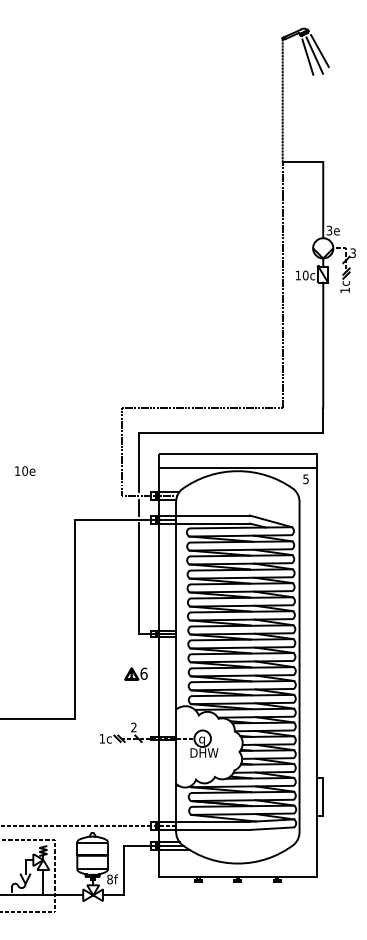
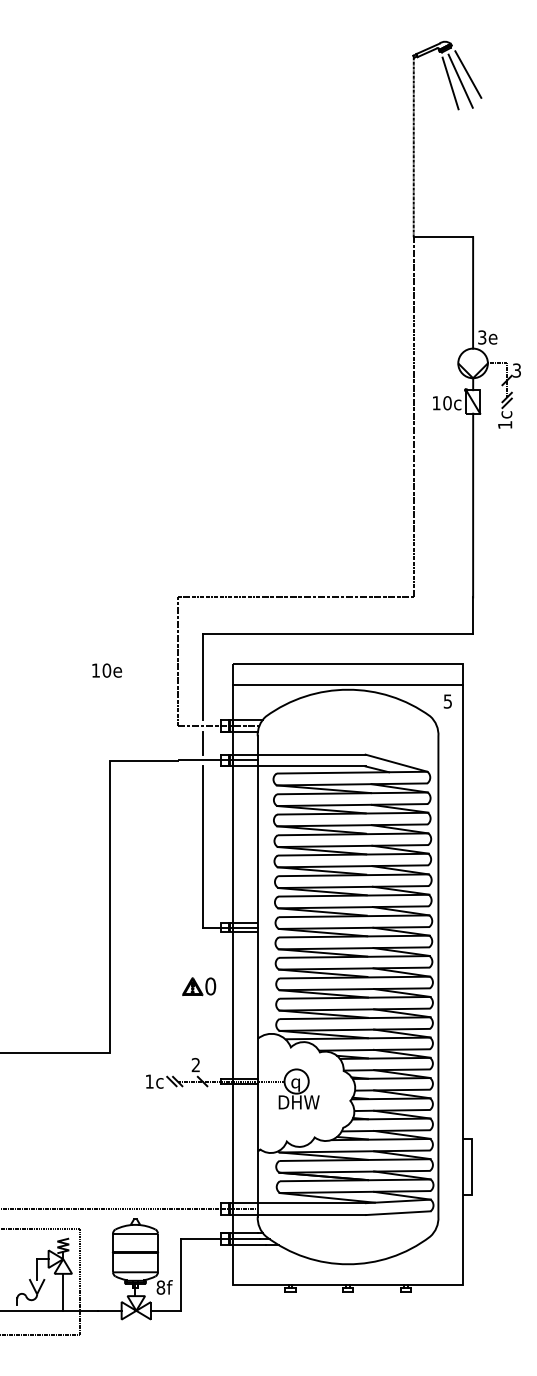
text: (25, 470) -> (107, 669), moved
text: (143, 673) -> (209, 985), 6 -> 0

